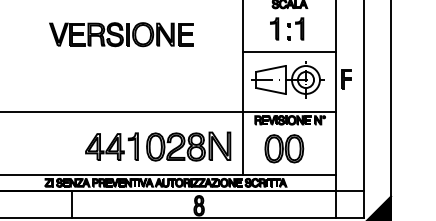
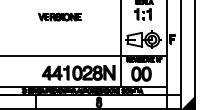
part: (119, 33) -> (59, 16), size x0.6
line: (288, 51) -> (143, 25), removed

